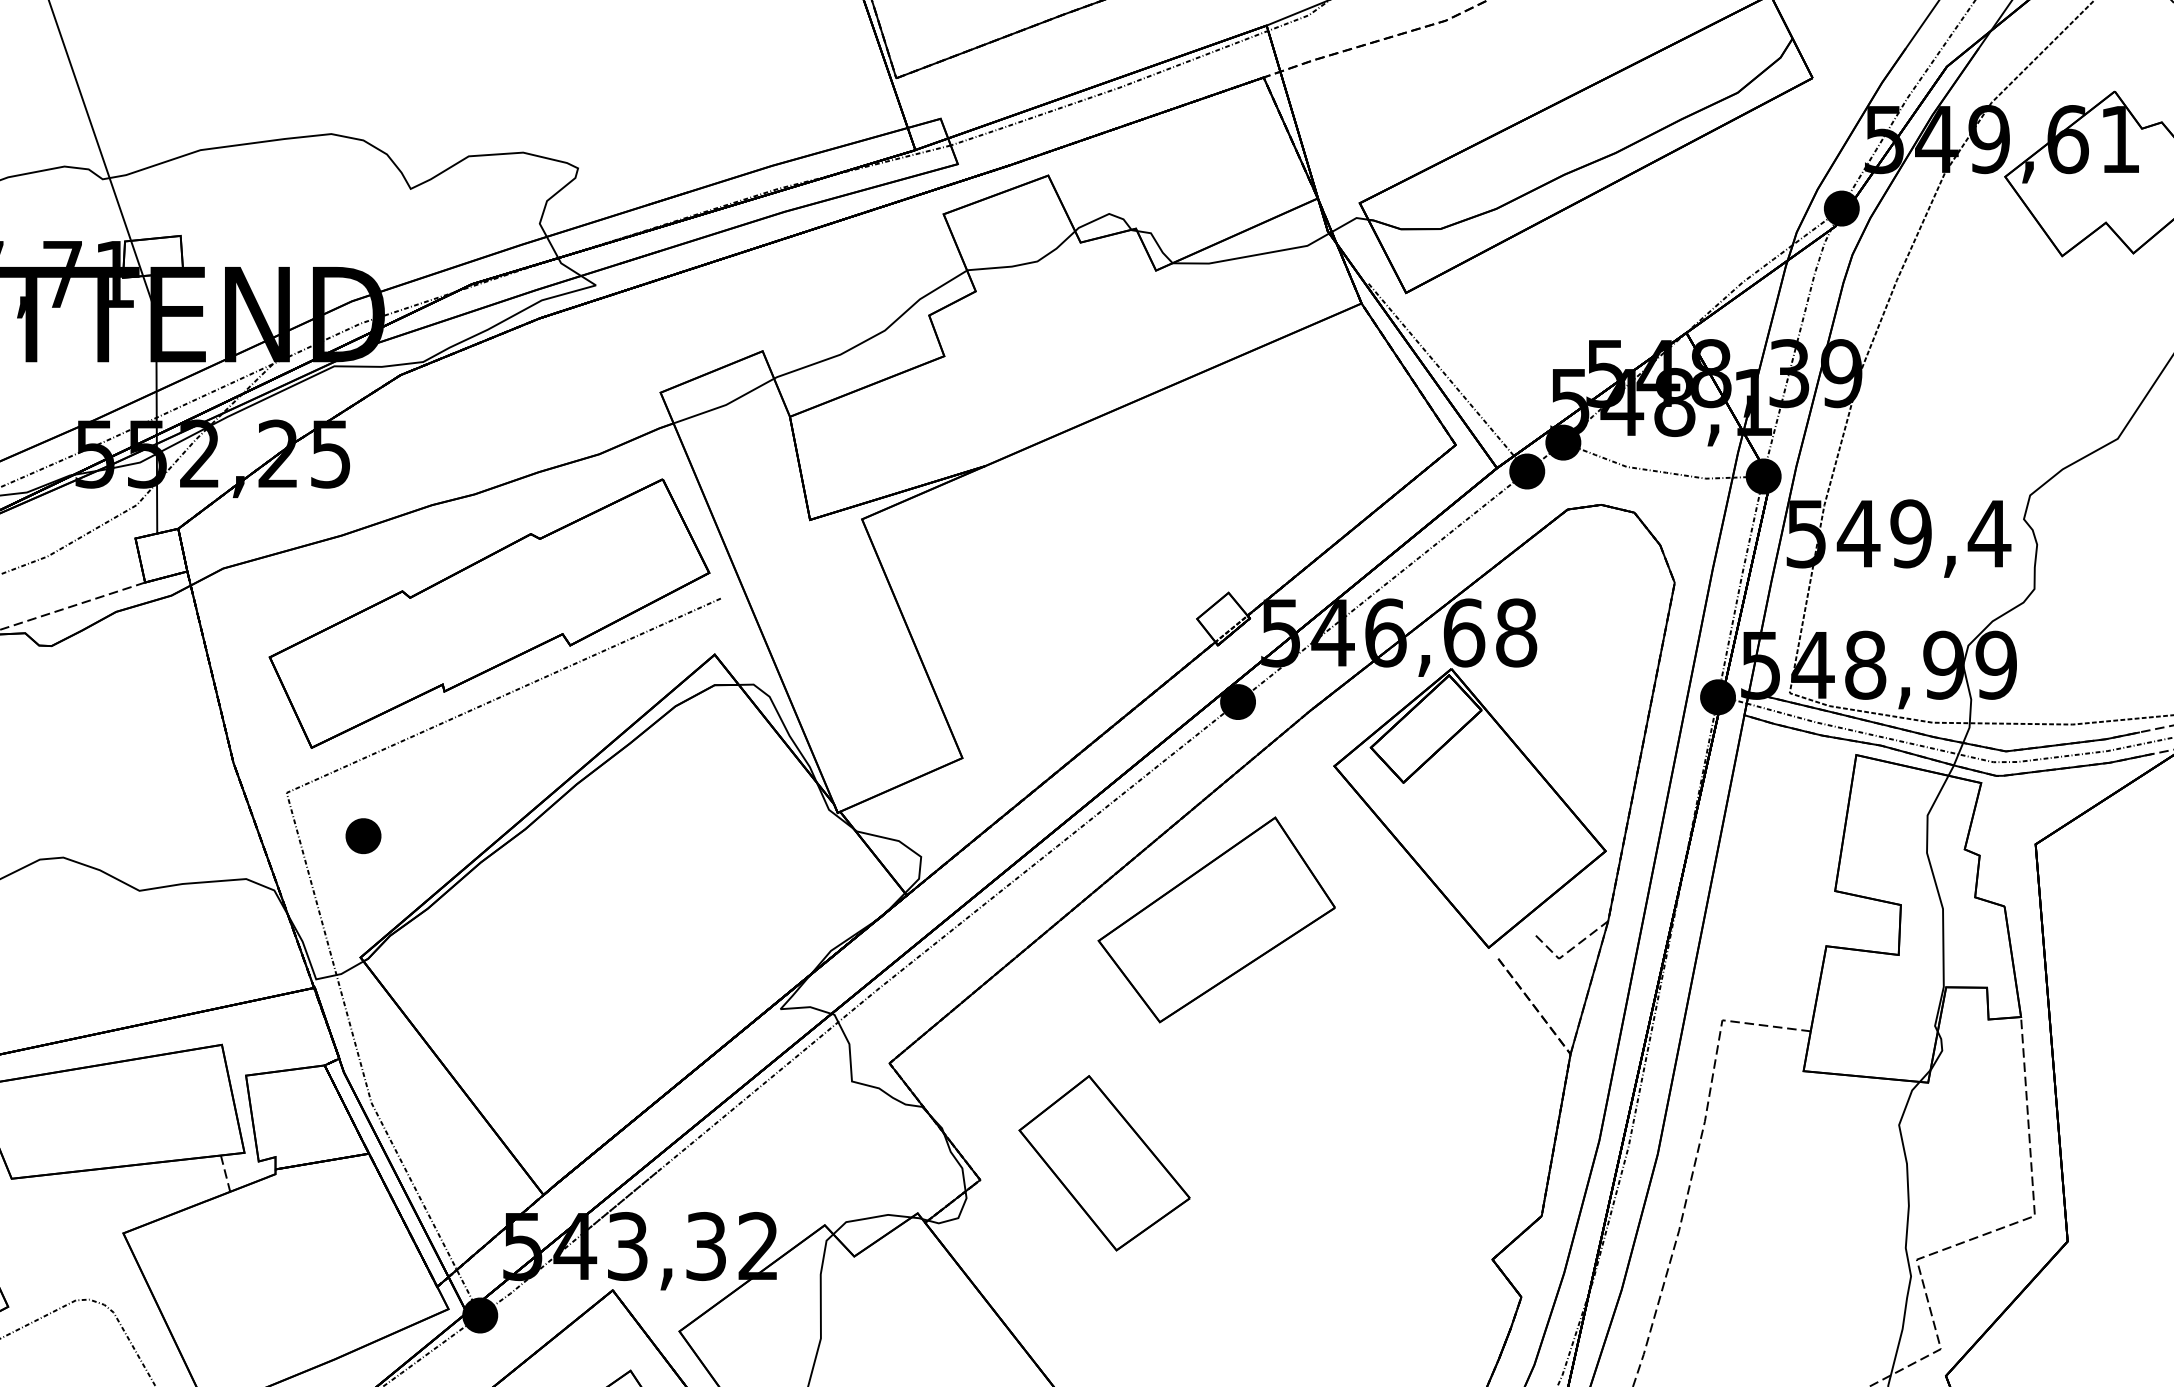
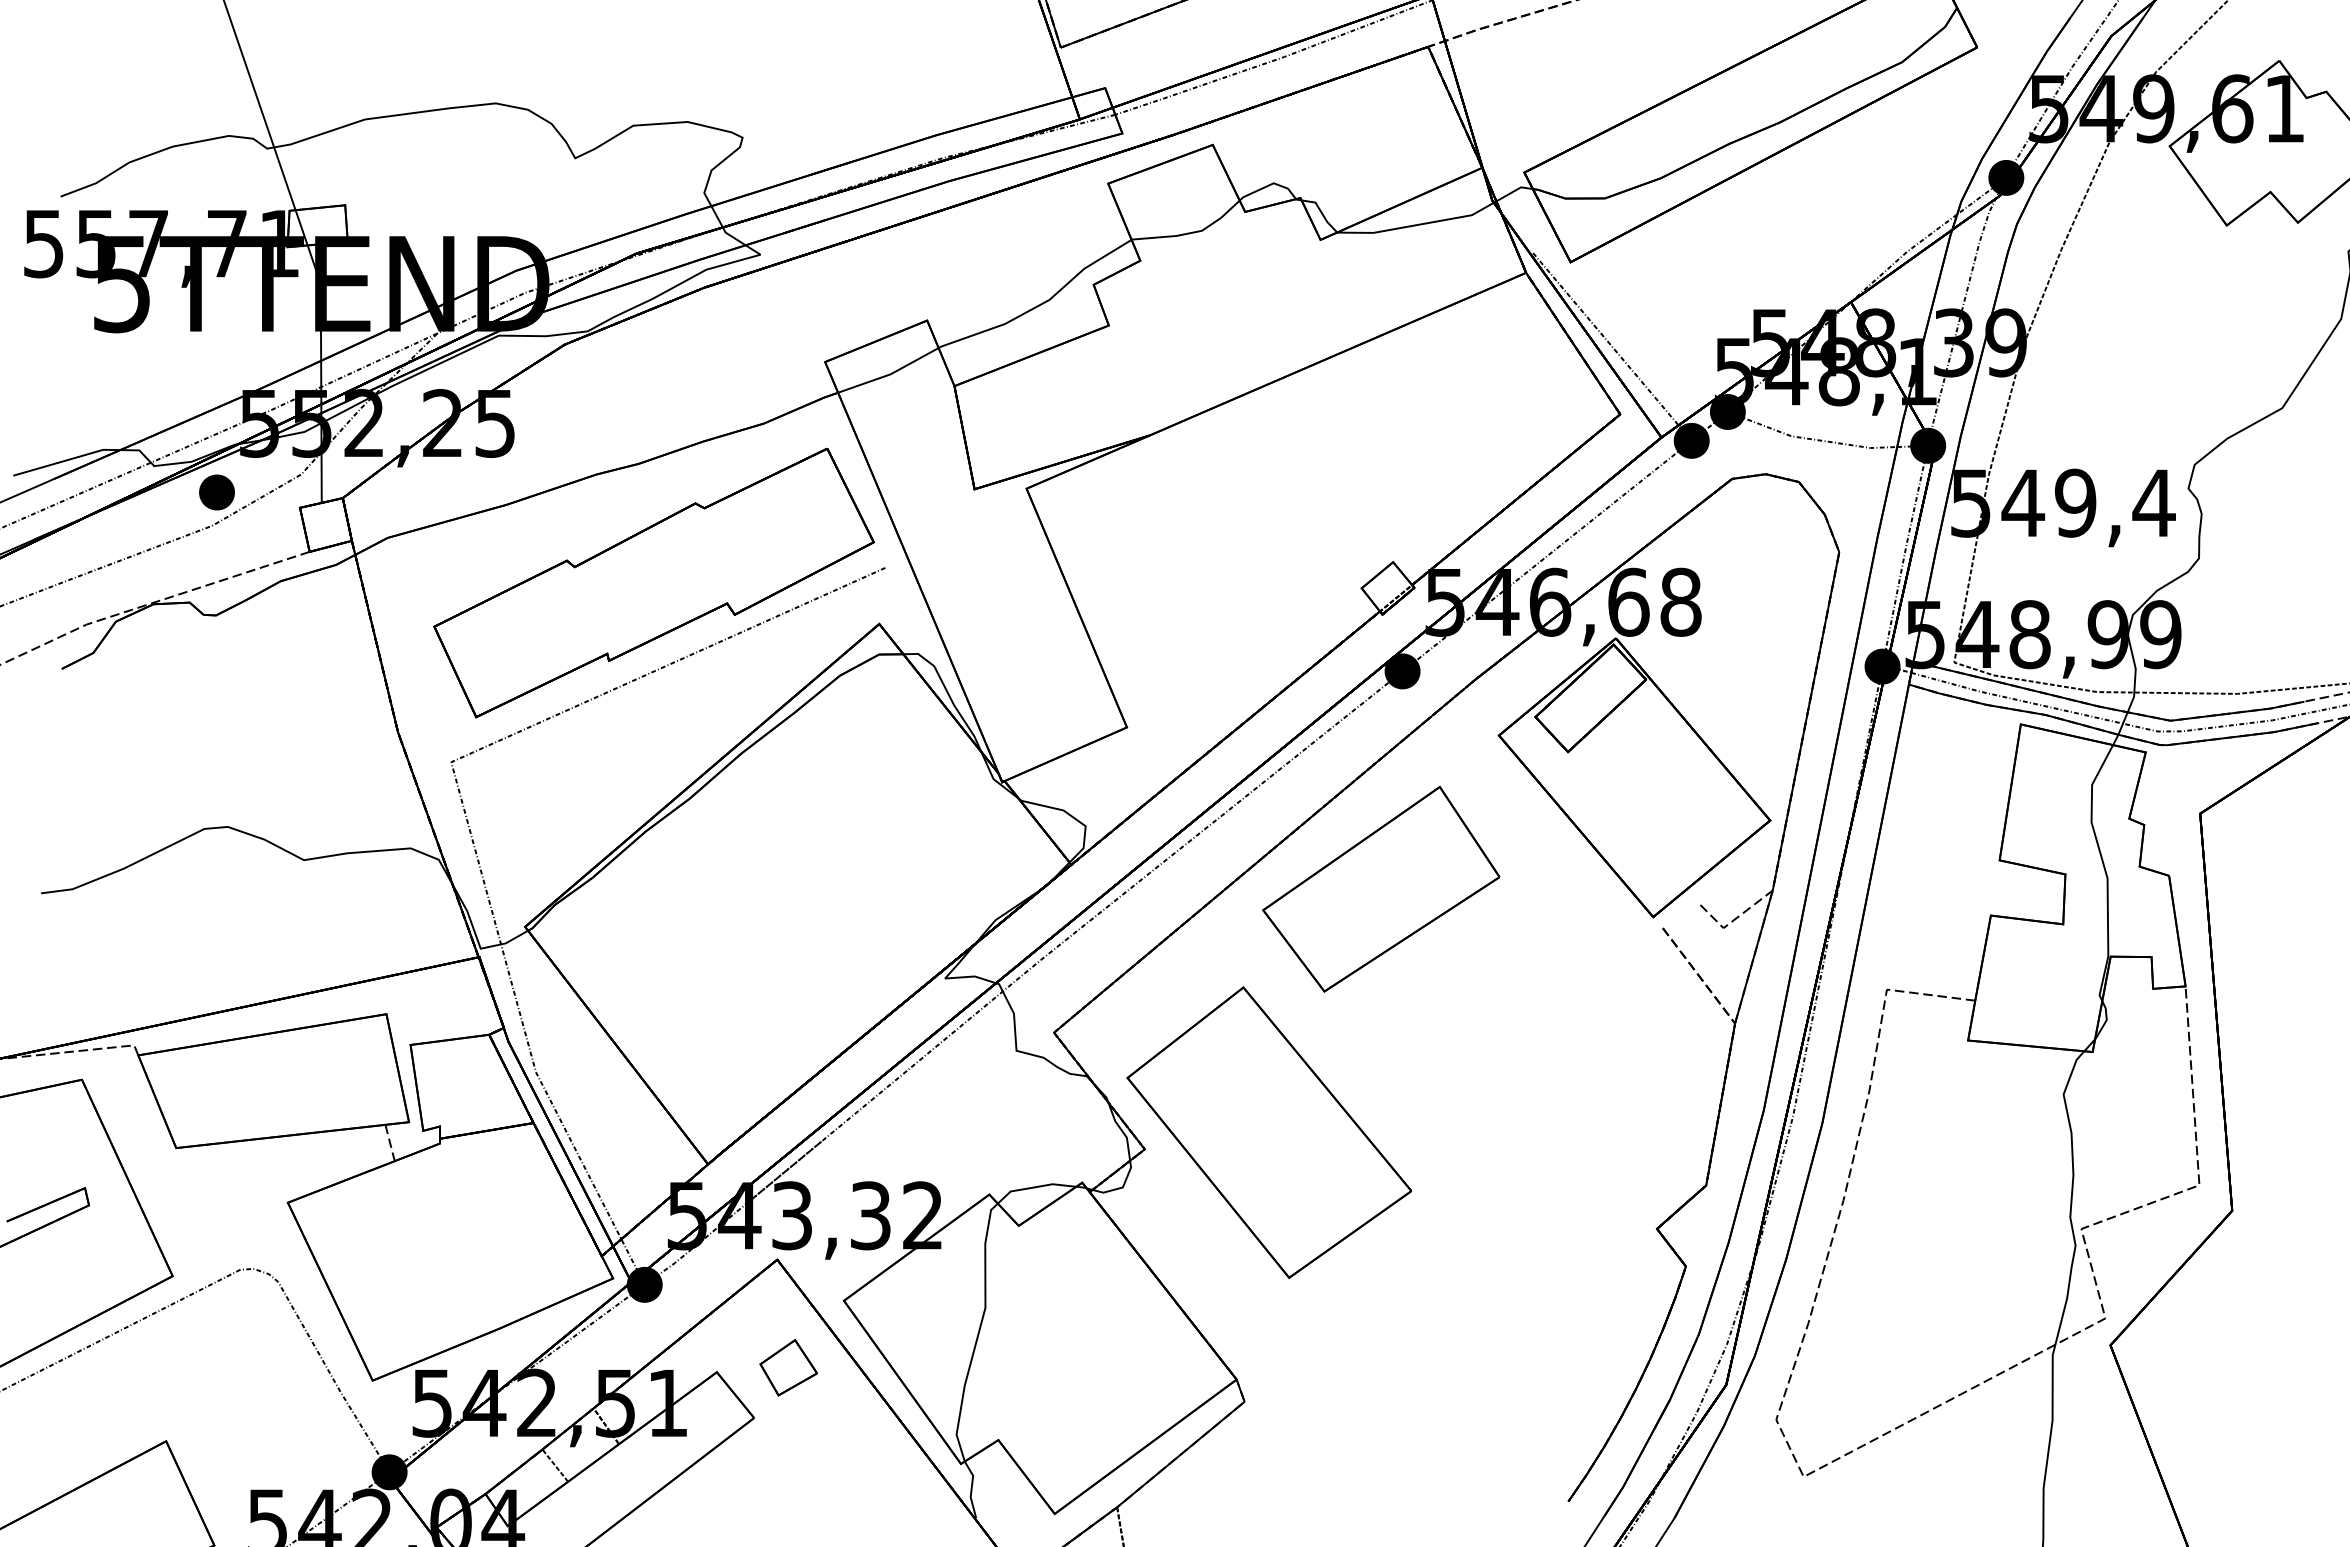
part: (362, 836) -> (216, 492), moved
part: (1103, 1163) -> (1268, 1132), size x1.67

